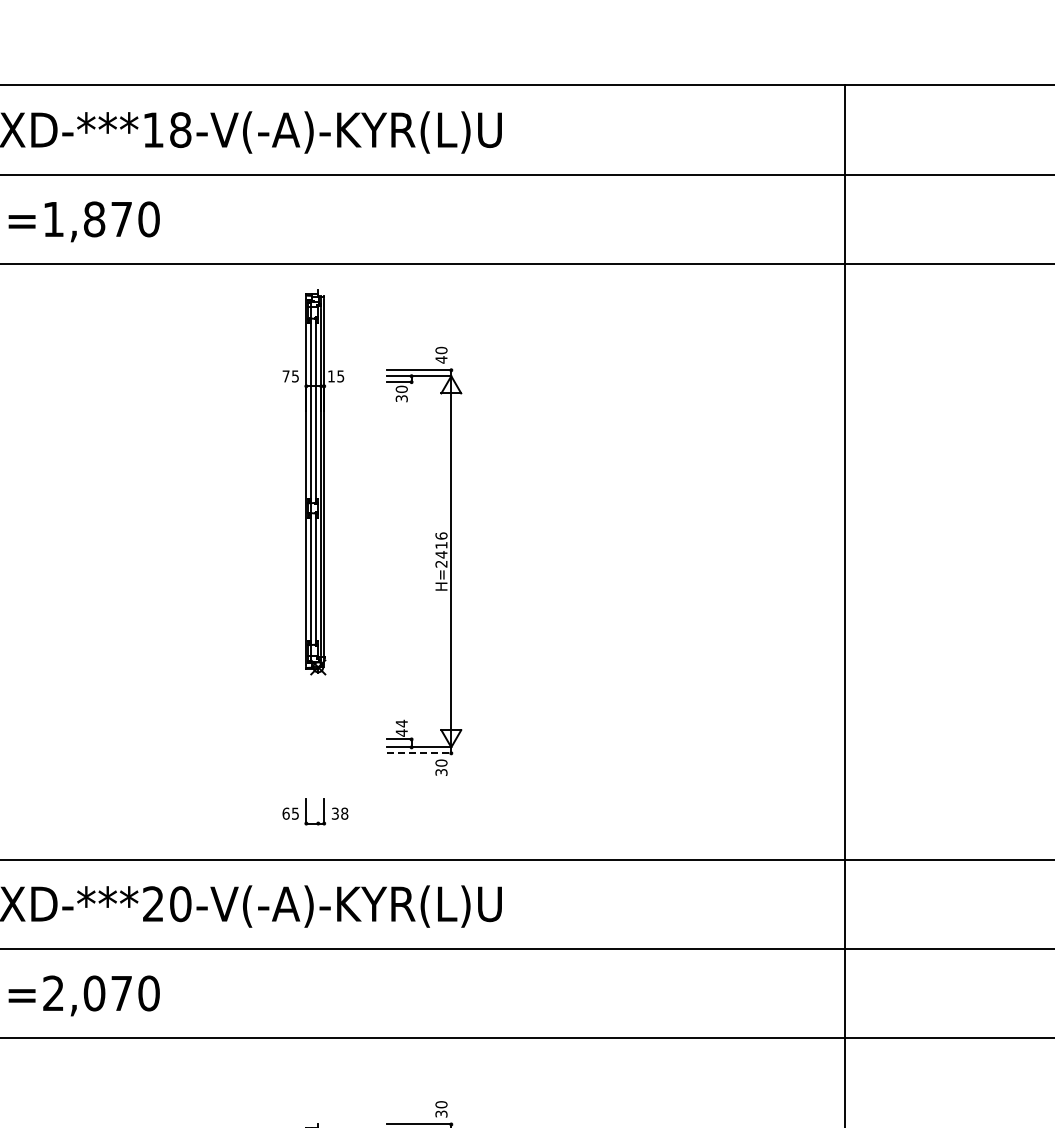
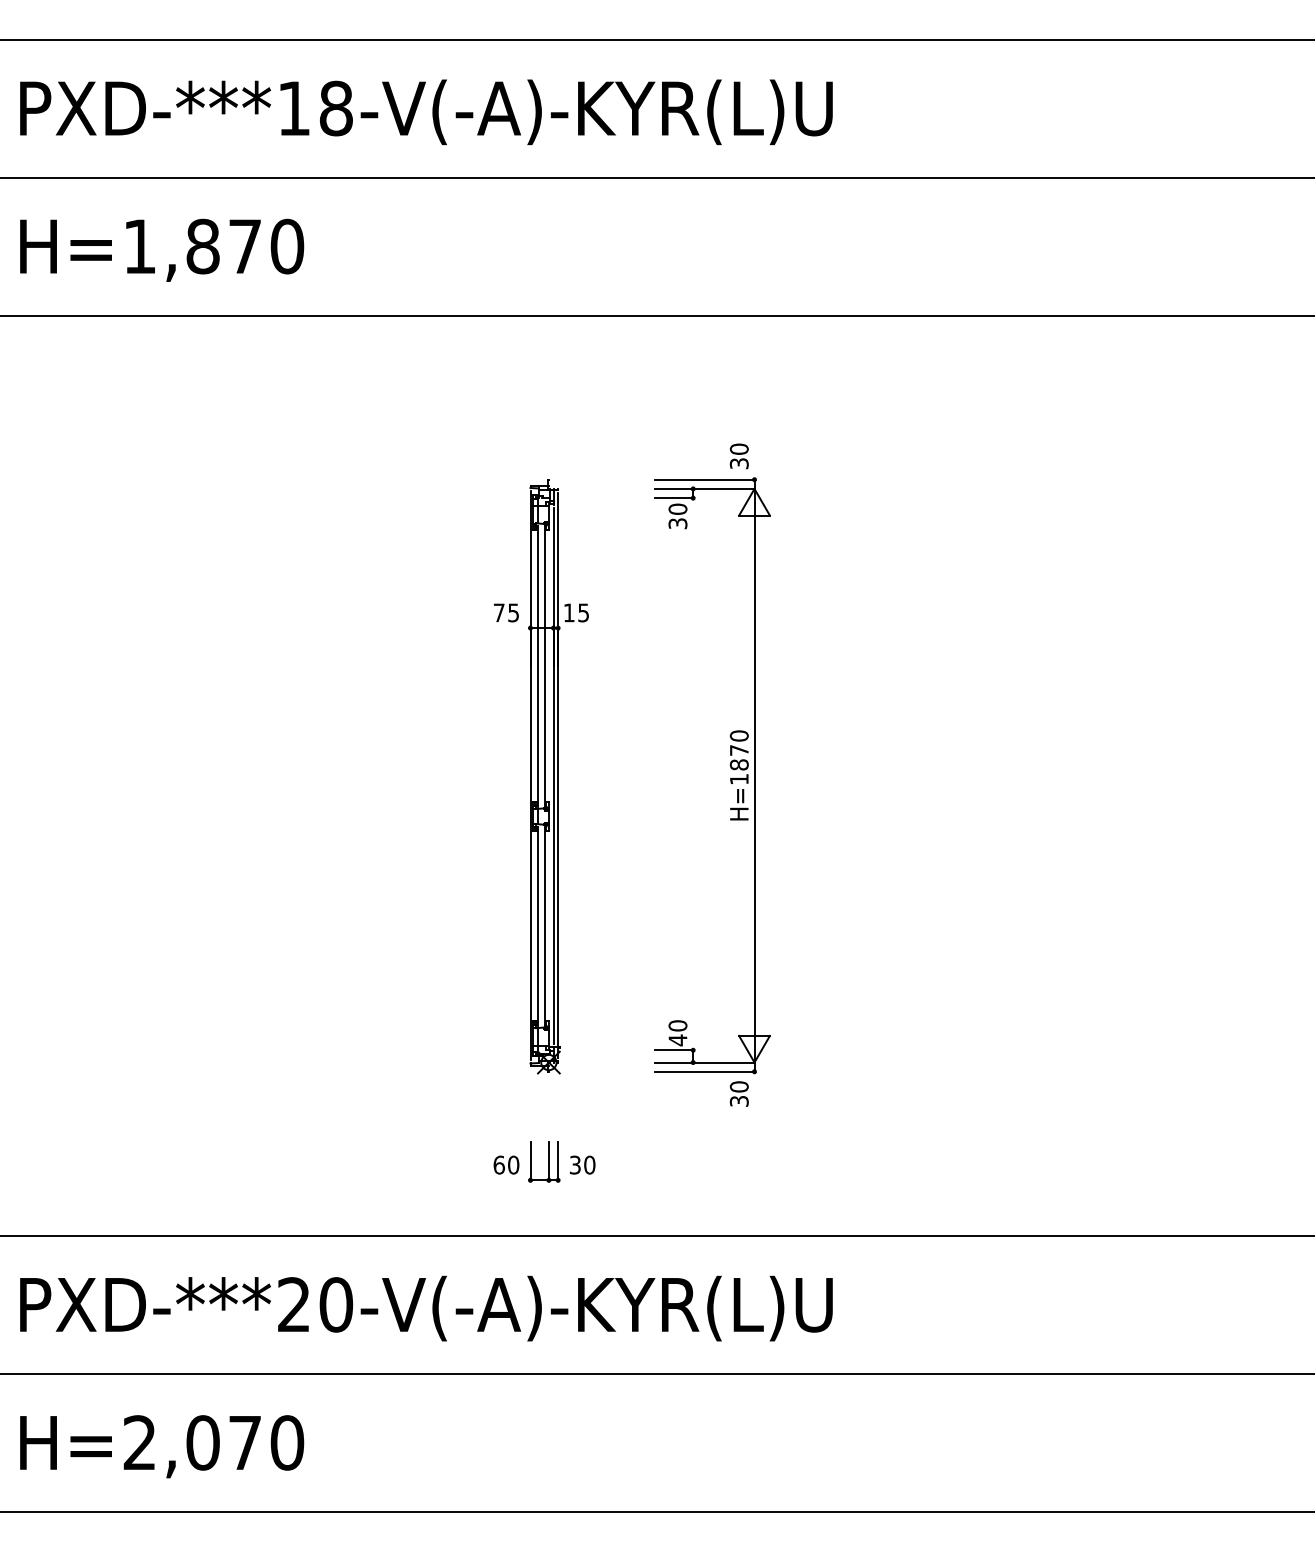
text: (441, 359) -> (739, 463), 40 -> 30
part: (313, 482) -> (541, 776), moved
text: (441, 549) -> (739, 756), H=2416 -> H=1870
text: (401, 723) -> (677, 1025), 44 -> 40
line: (419, 753) -> (705, 1072), dashed -> solid
line: (318, 810) -> (549, 1160), added
text: (295, 813) -> (513, 1164), 65 -> 60
text: (344, 813) -> (589, 1164), 38 -> 30

